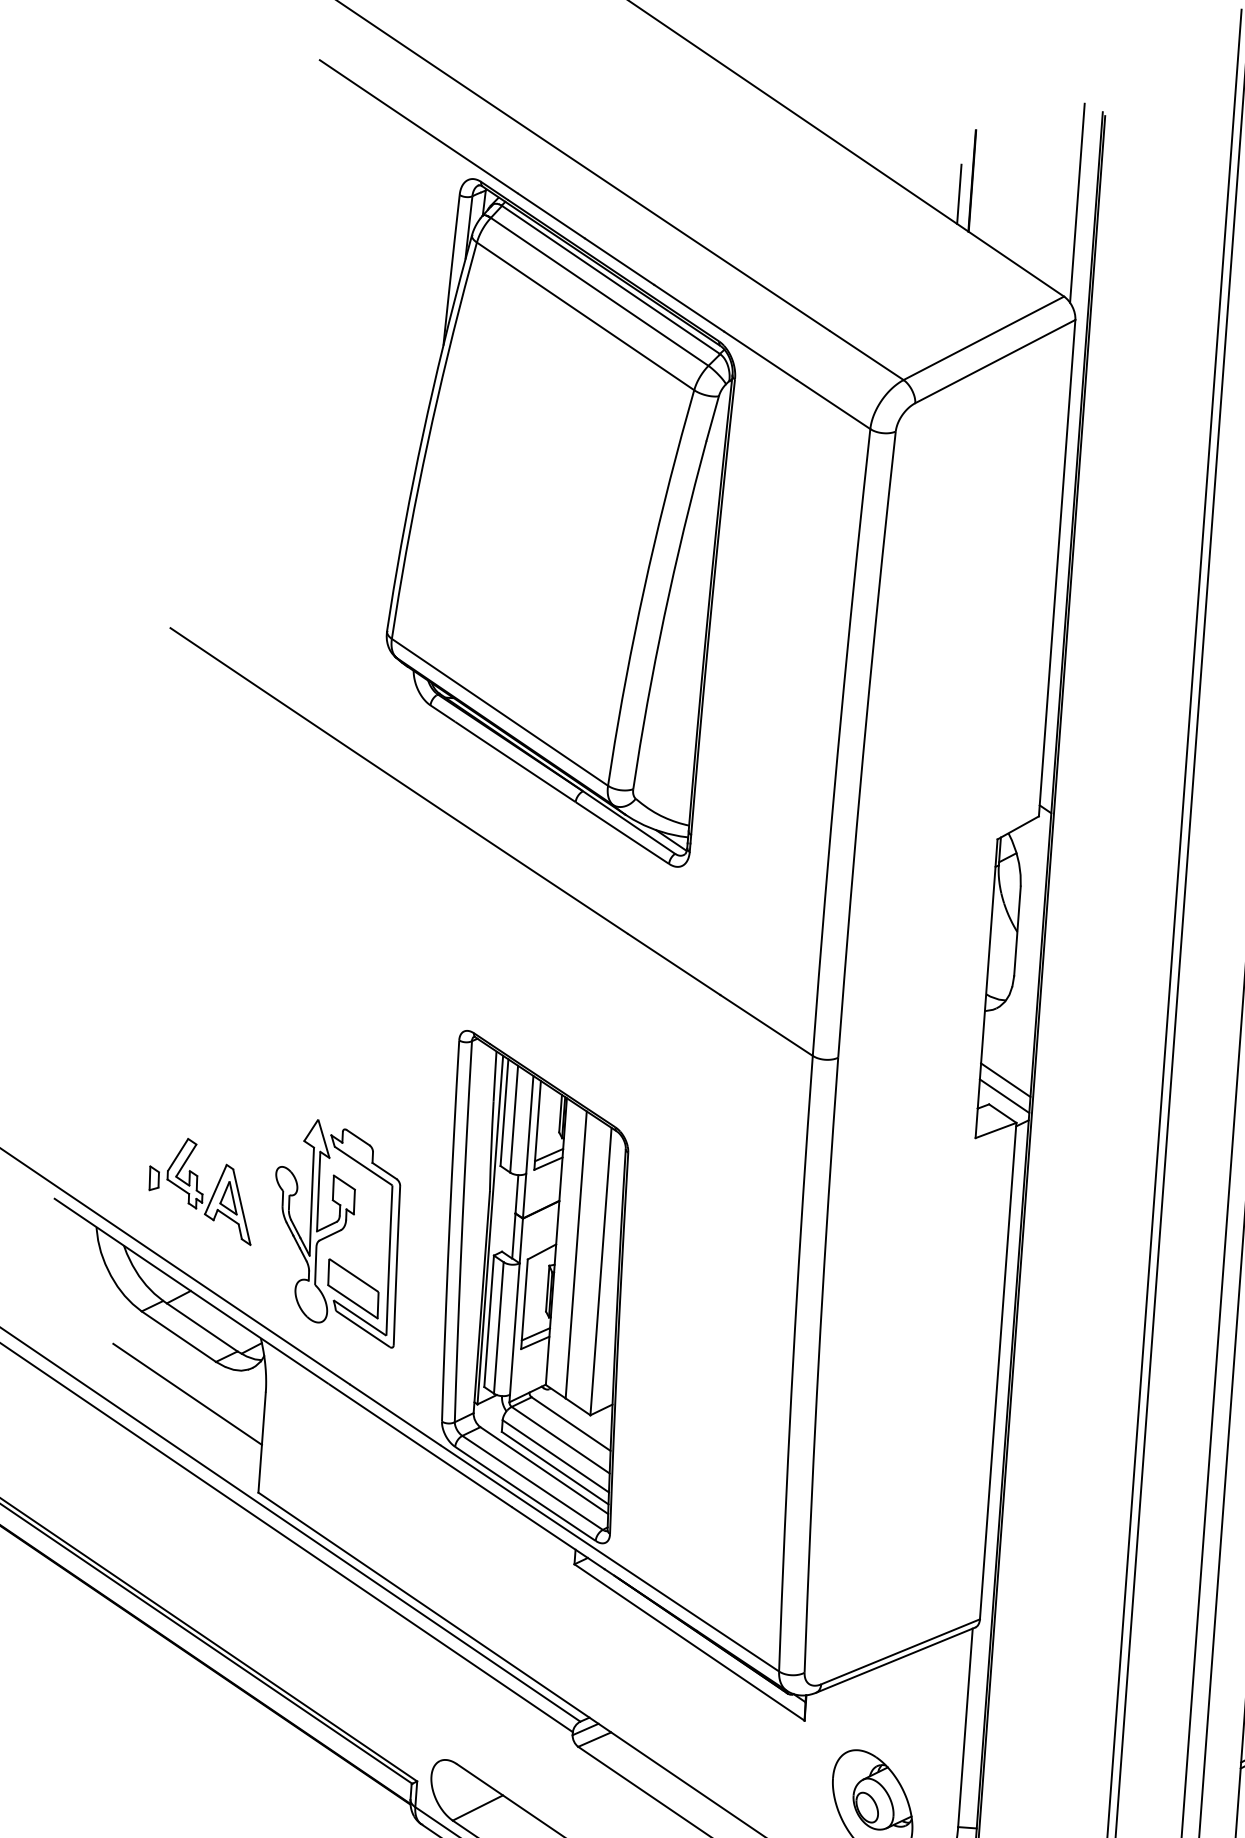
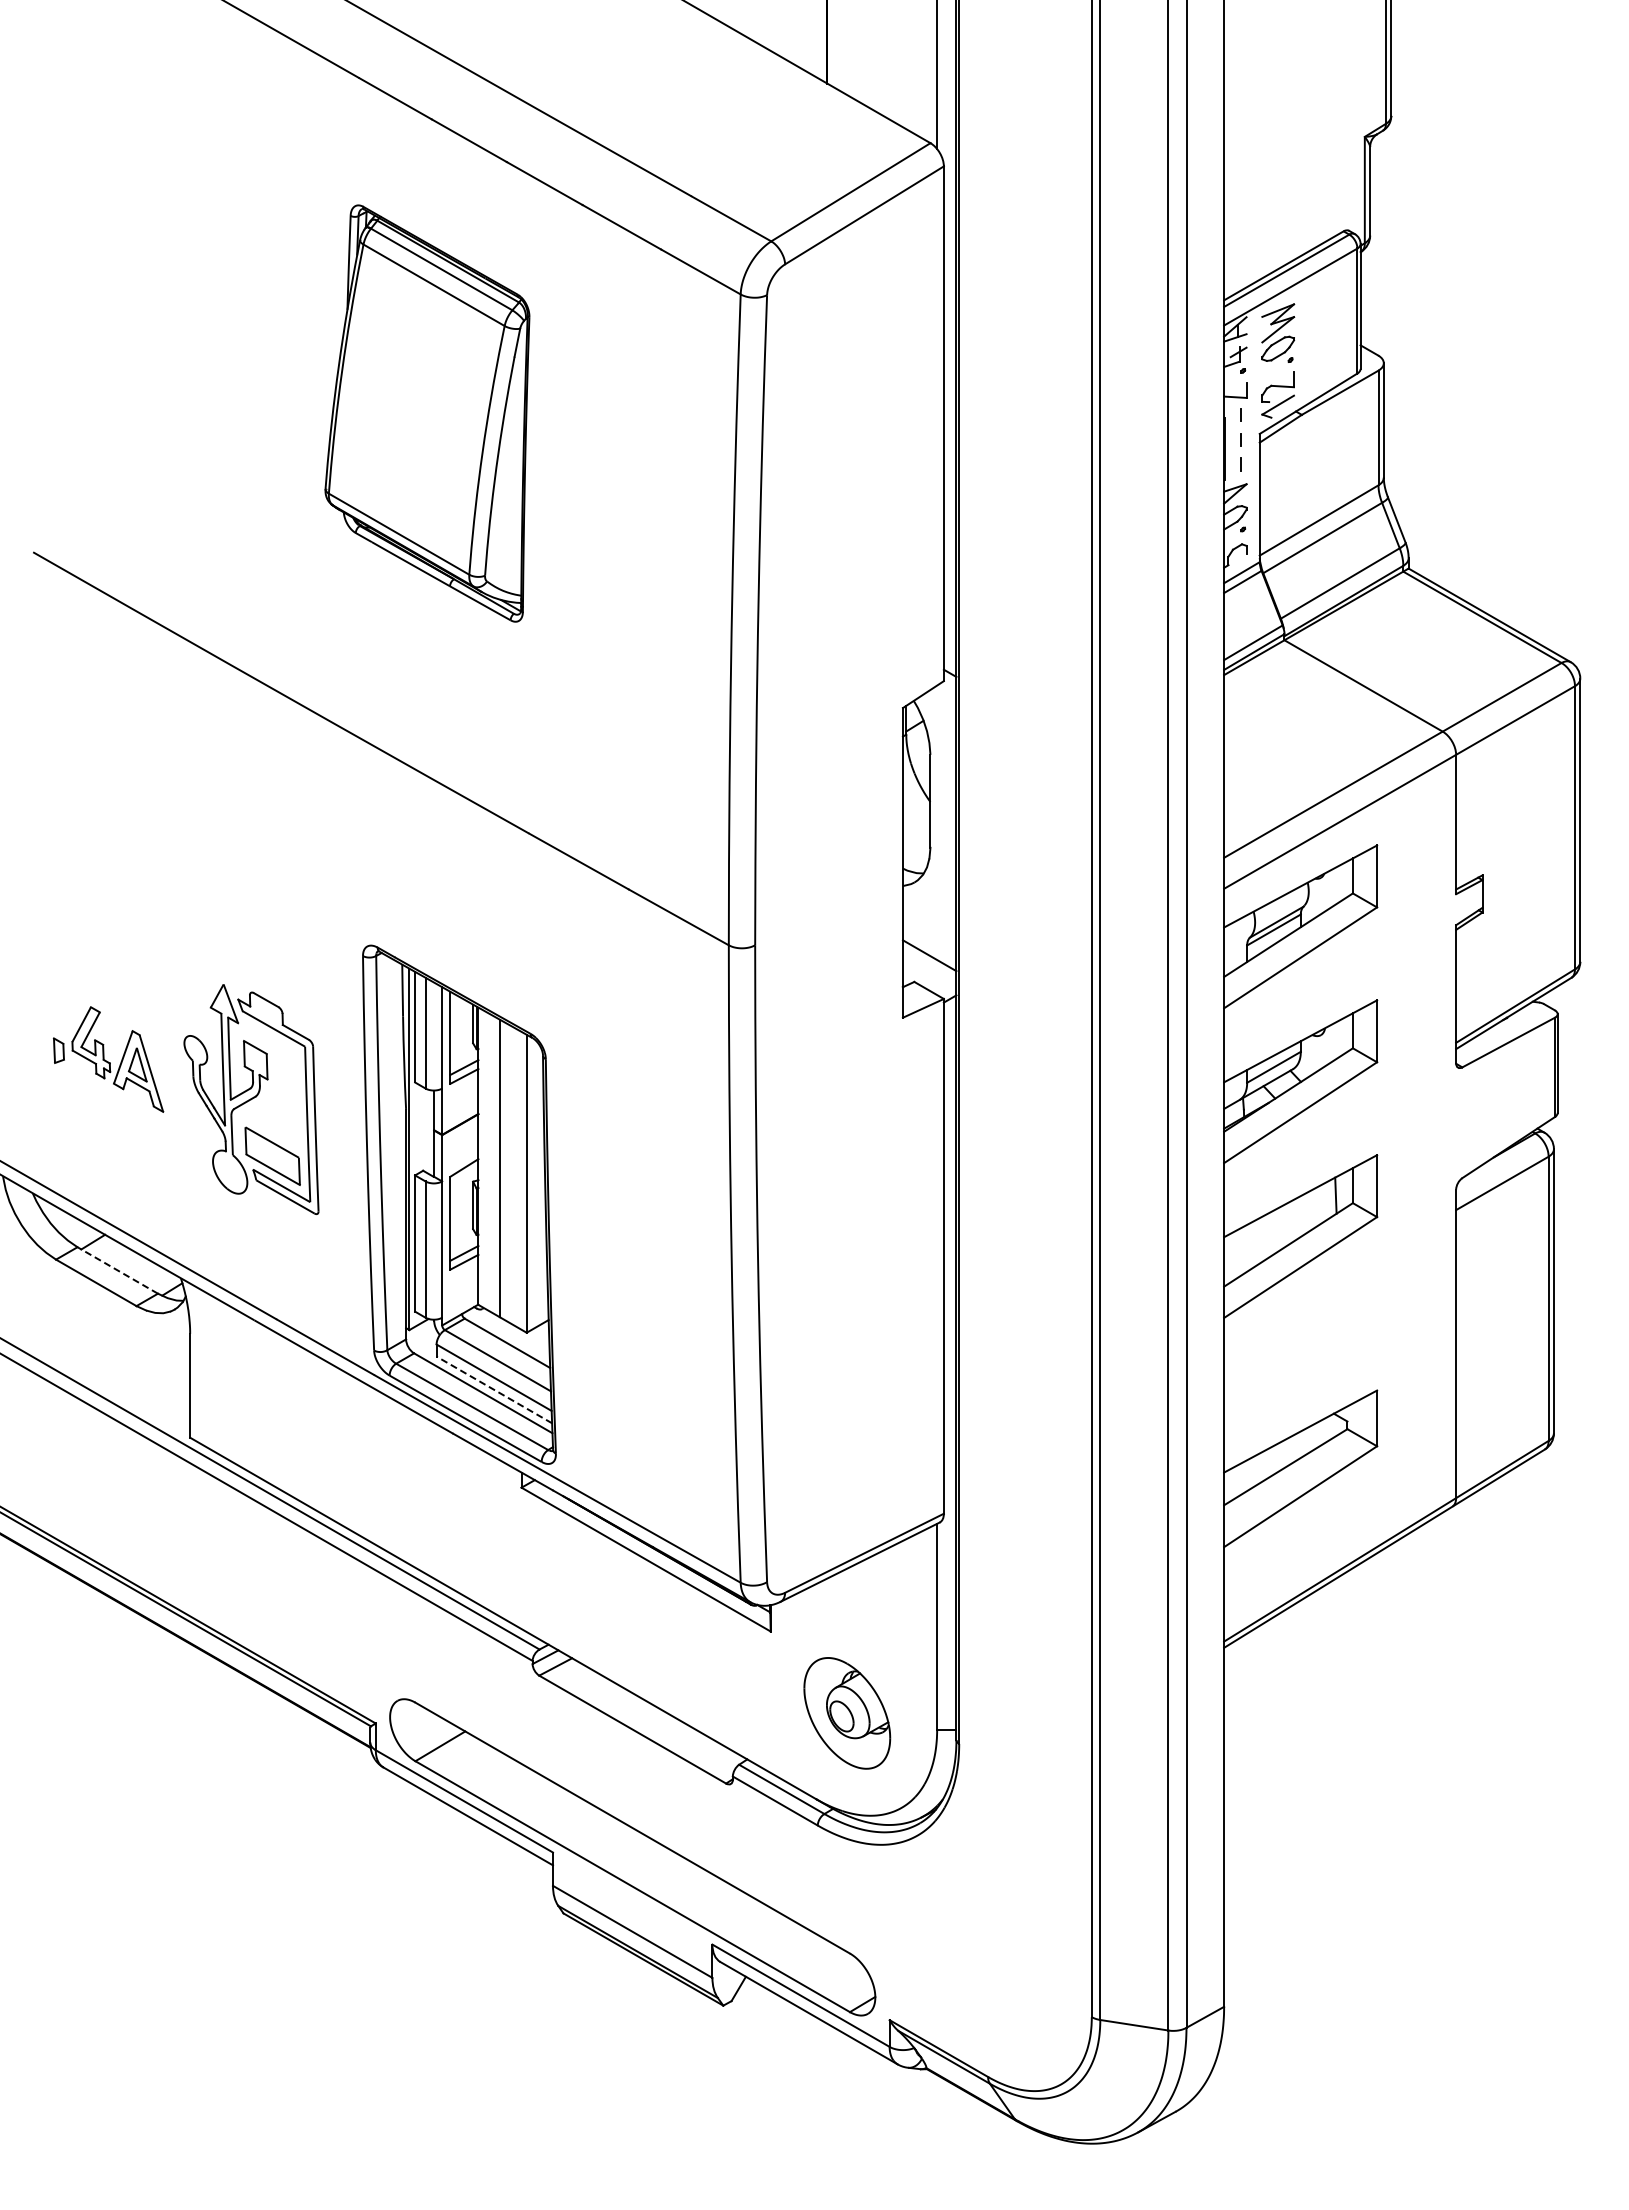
line: (959, 194) -> (814, 45), removed
part: (559, 521) -> (427, 413), size x0.6
line: (1004, 1095) -> (929, 971), removed
part: (201, 1190) -> (108, 1059), moved
part: (337, 1232) -> (251, 1099), moved
line: (200, 1326) -> (117, 1270), solid -> dashed
line: (187, 1394) -> (109, 1341), removed
line: (555, 1467) -> (494, 1389), solid -> dashed

